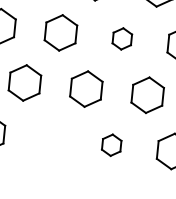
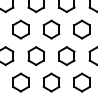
part: (122, 38) -> (51, 29), size x1.67
part: (49, 138) -> (20, 82), added
part: (111, 145) -> (51, 82), size x1.67

